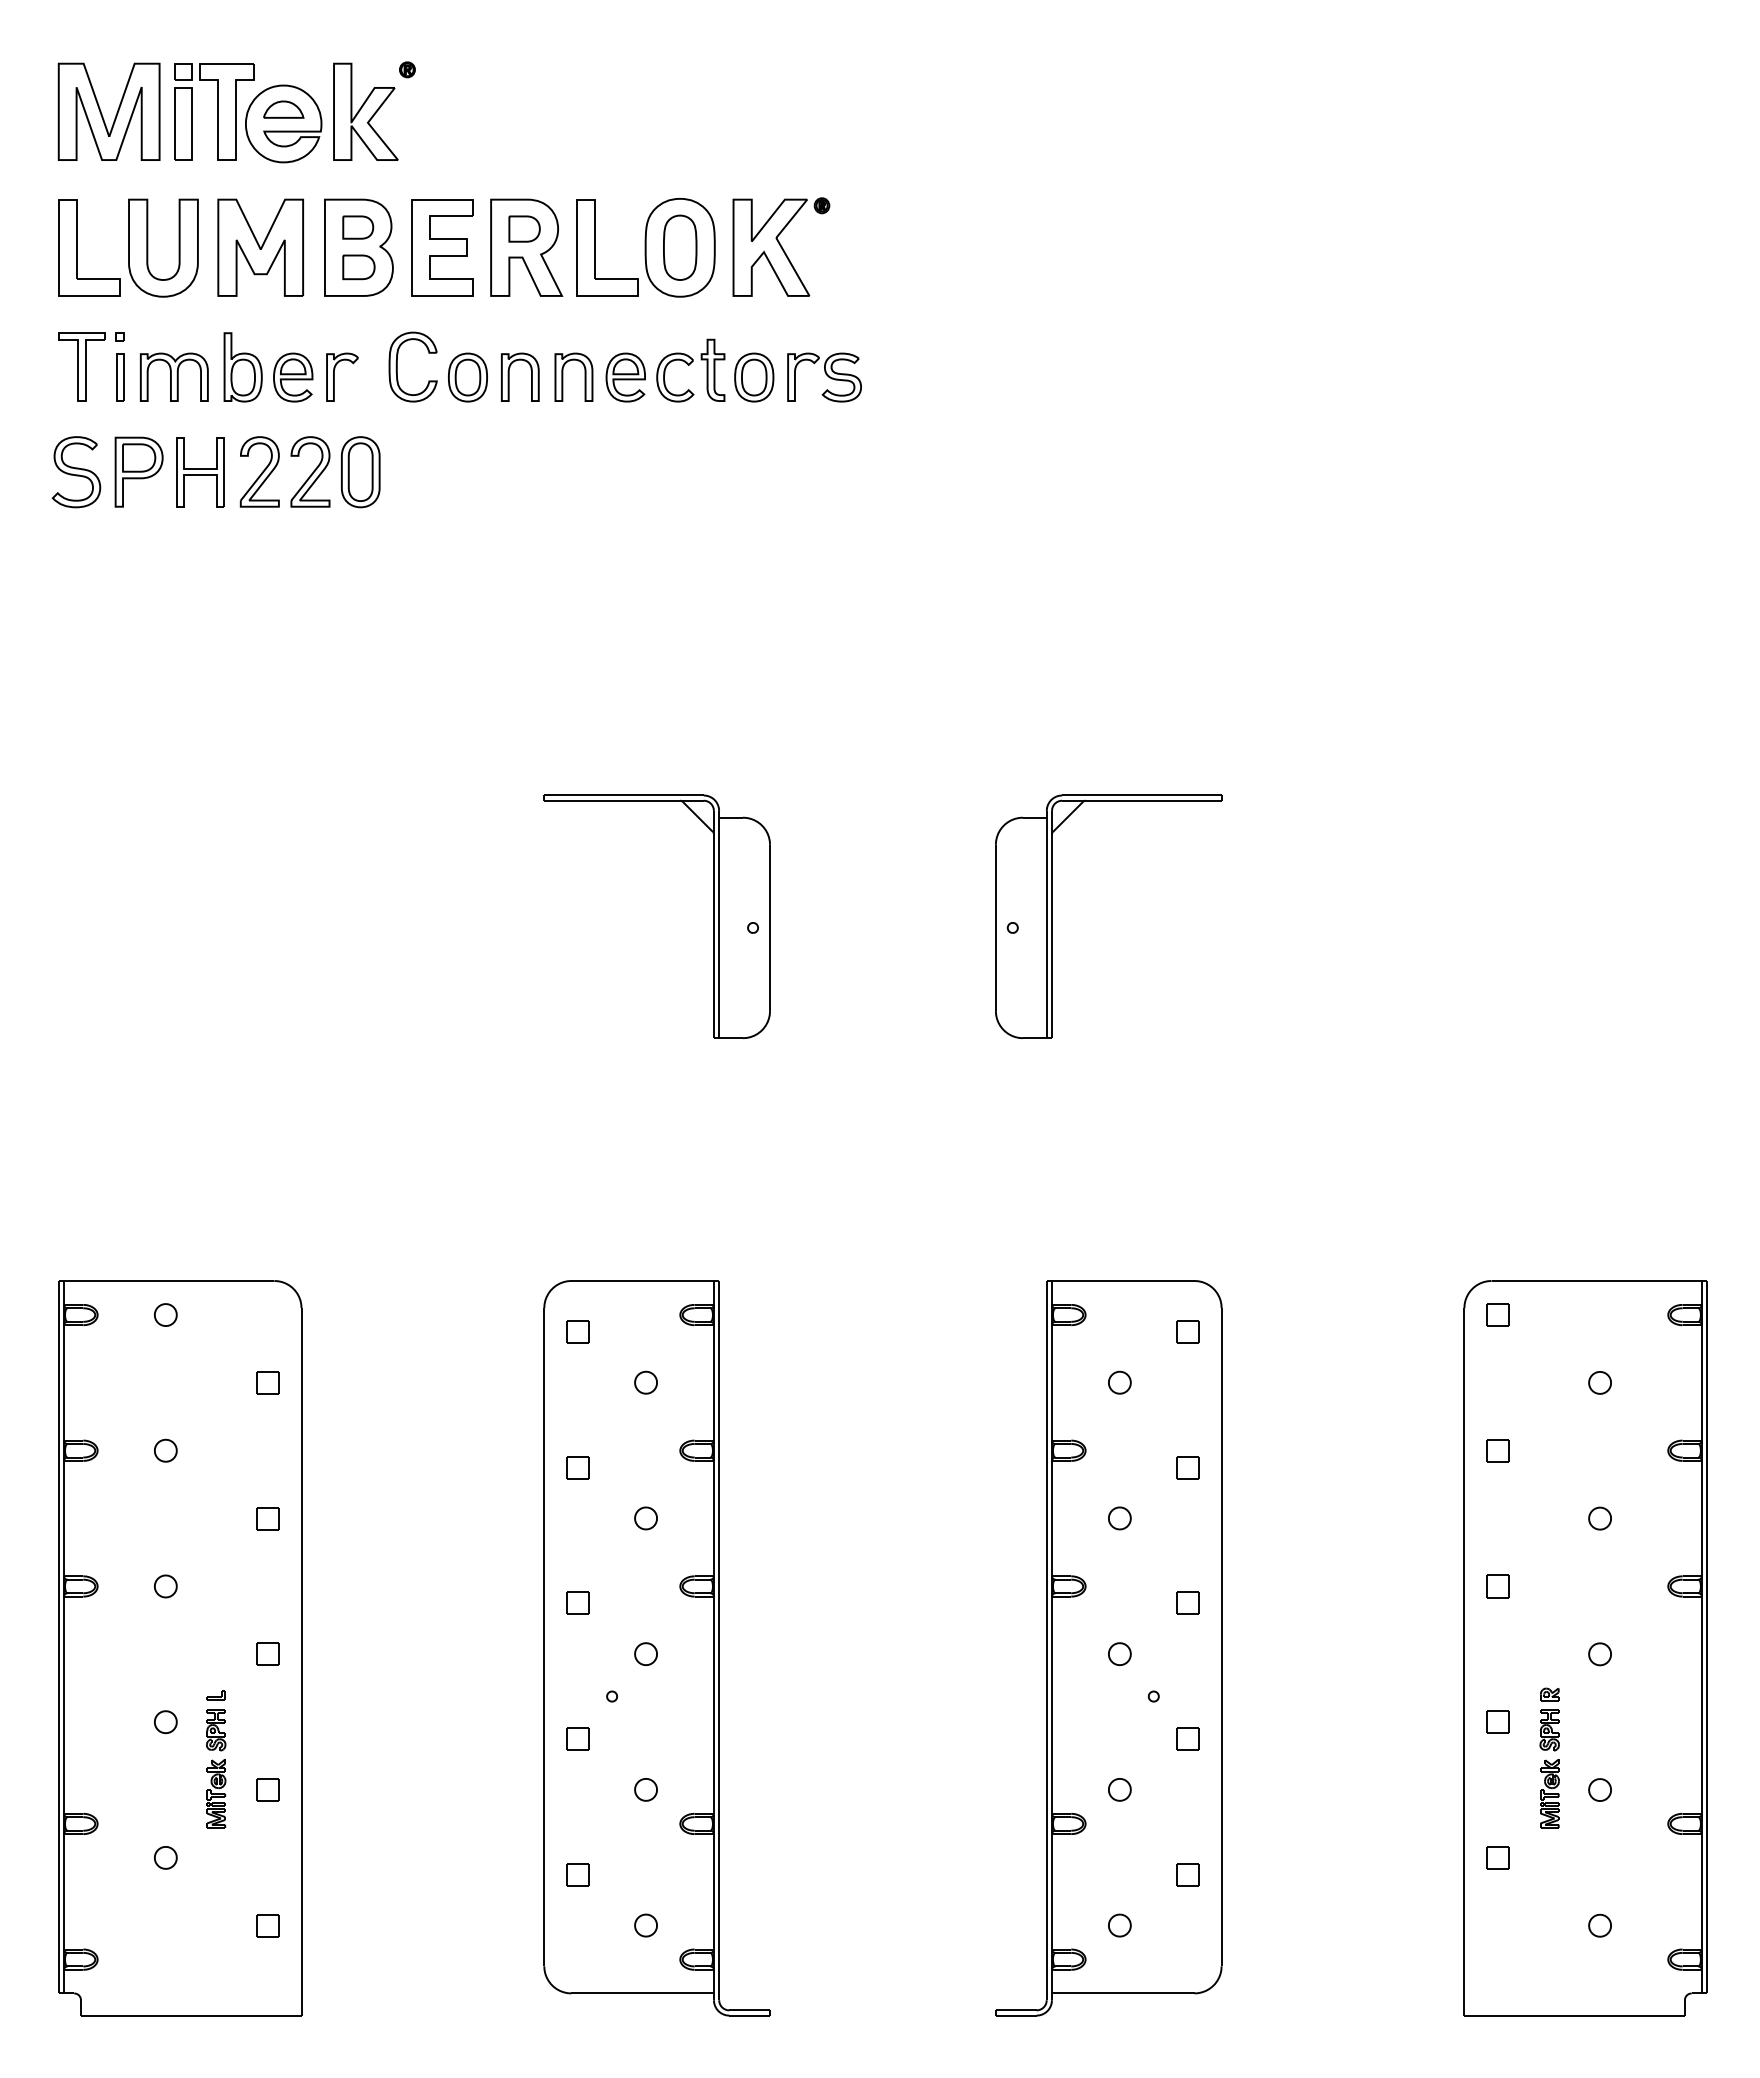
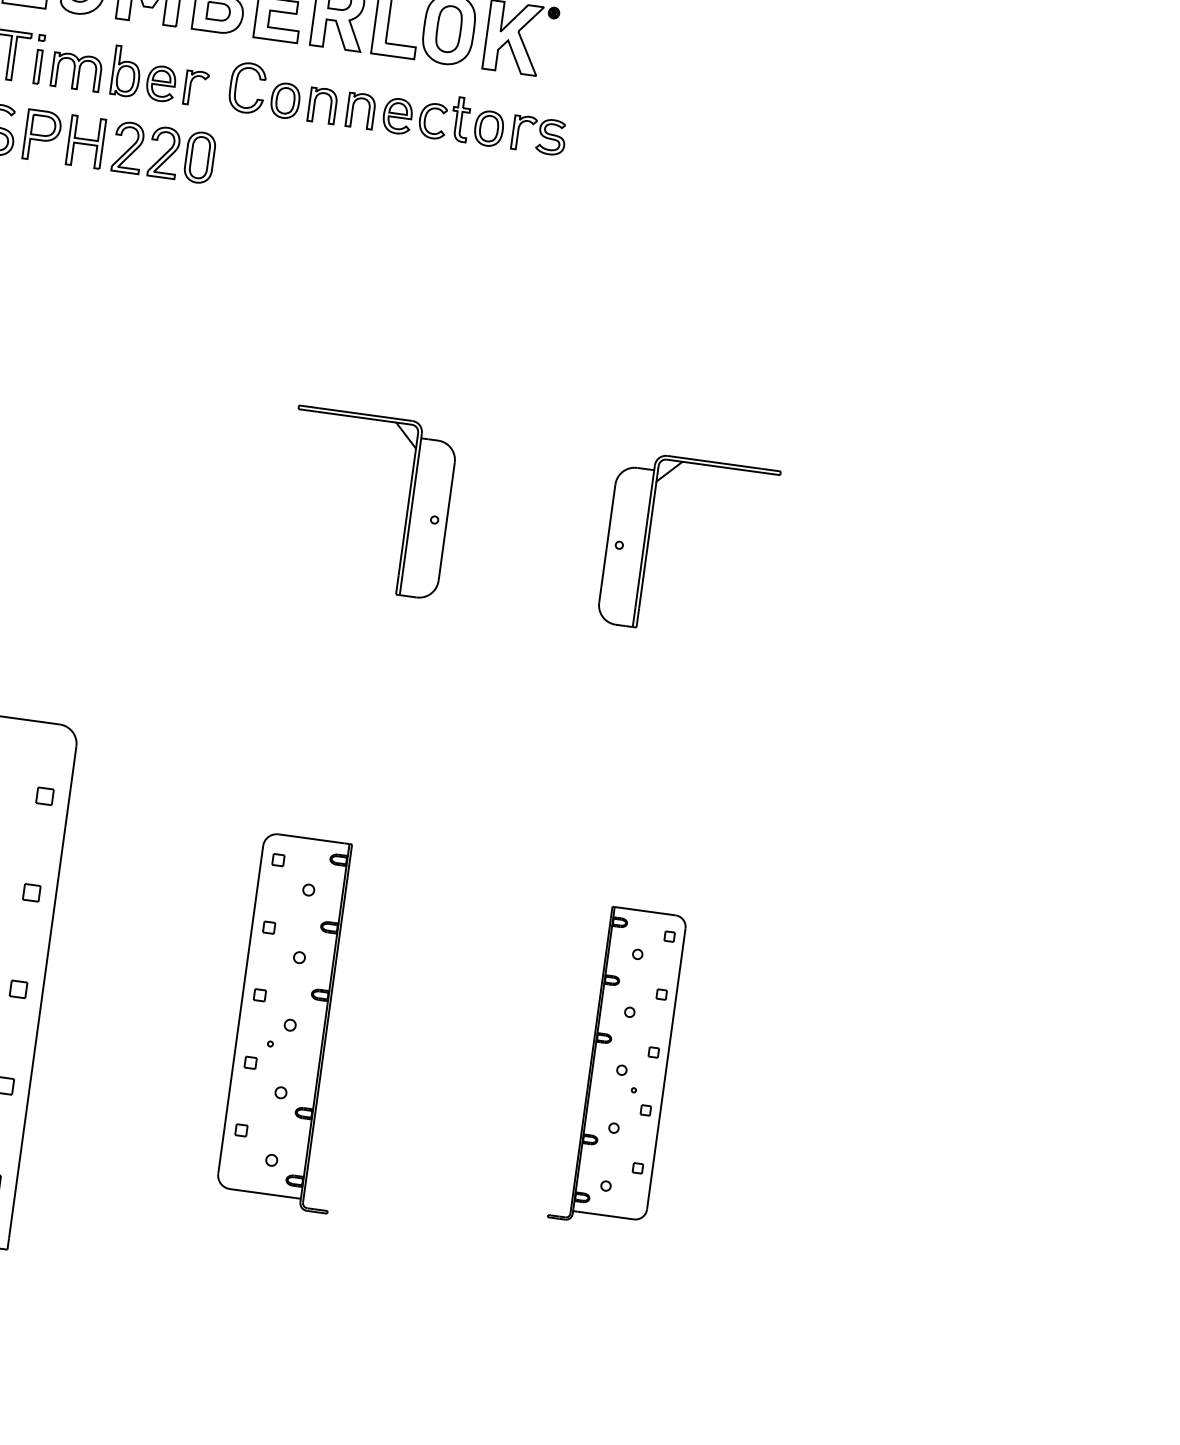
part: (656, 1648) -> (295, 1023), size x0.7
part: (1108, 1648) -> (617, 1067), size x0.6
part: (1585, 1648) -> (956, 1113), removed

